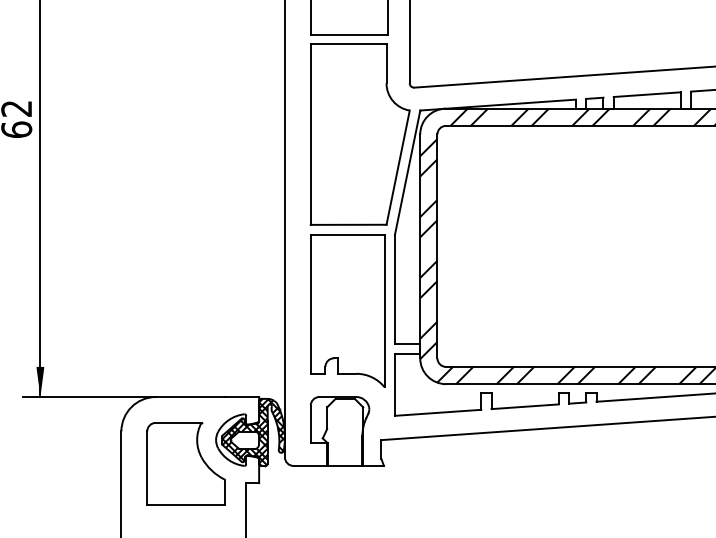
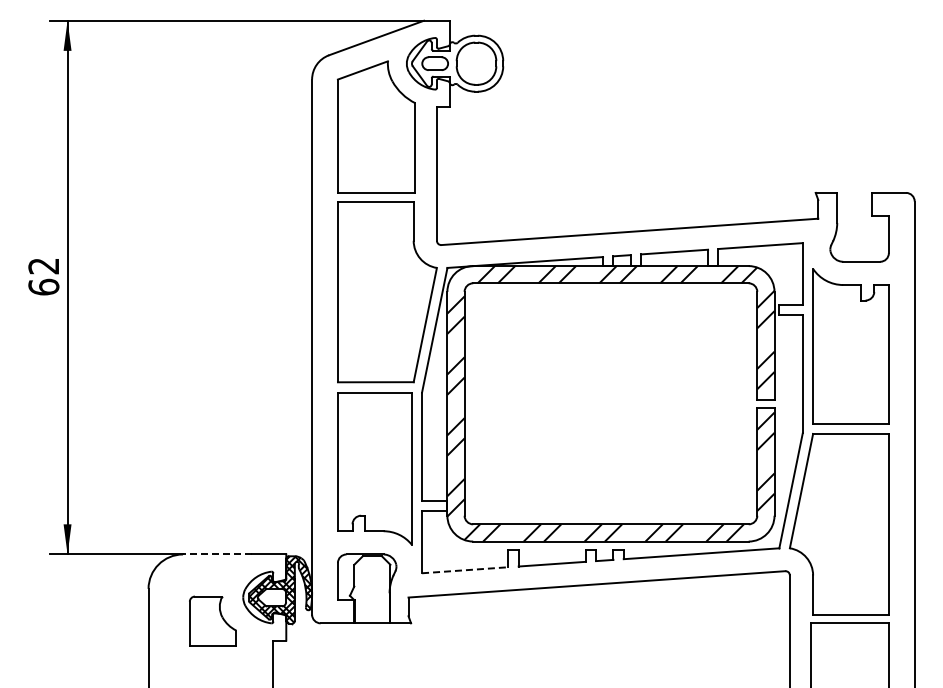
line: (190, 397) -> (217, 554), solid -> dashed
line: (438, 413) -> (465, 570), solid -> dashed
part: (185, 463) -> (212, 620), size x0.6

